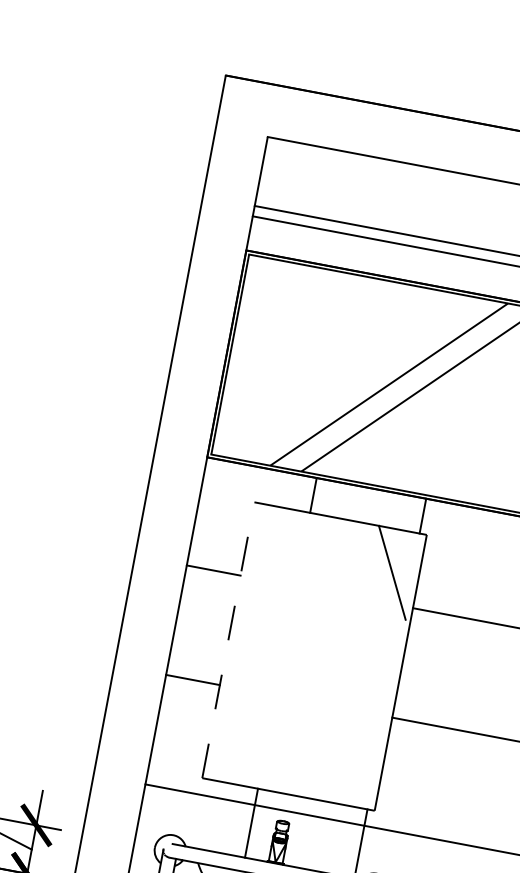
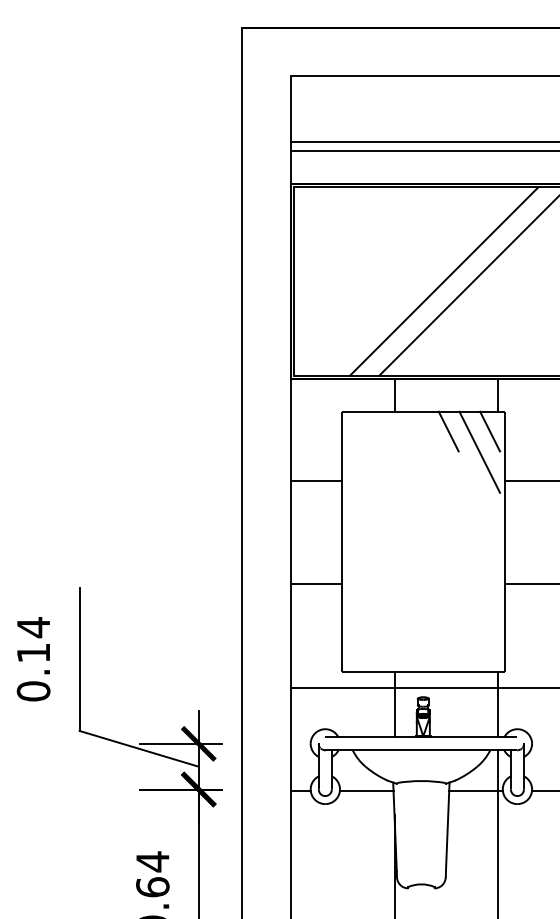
line: (363, 544) -> (448, 431), added
line: (407, 552) -> (490, 431), added
line: (228, 639) -> (341, 541), dashed -> solid

